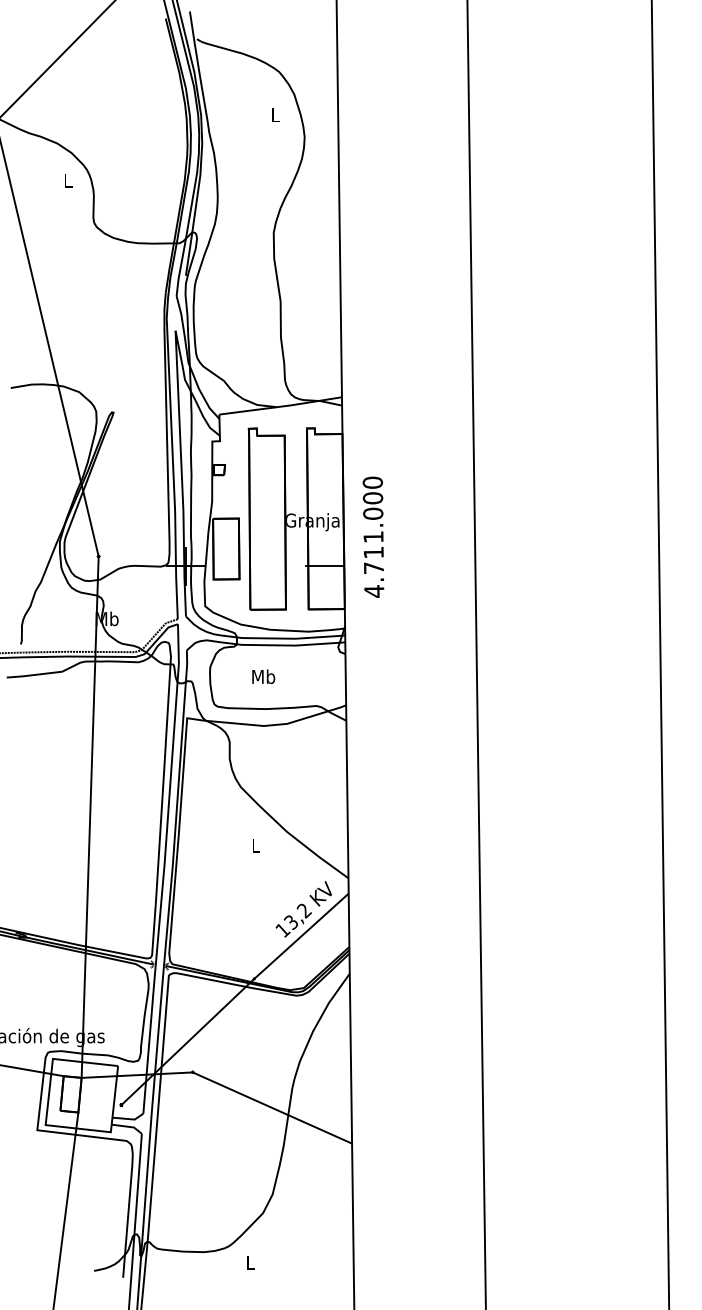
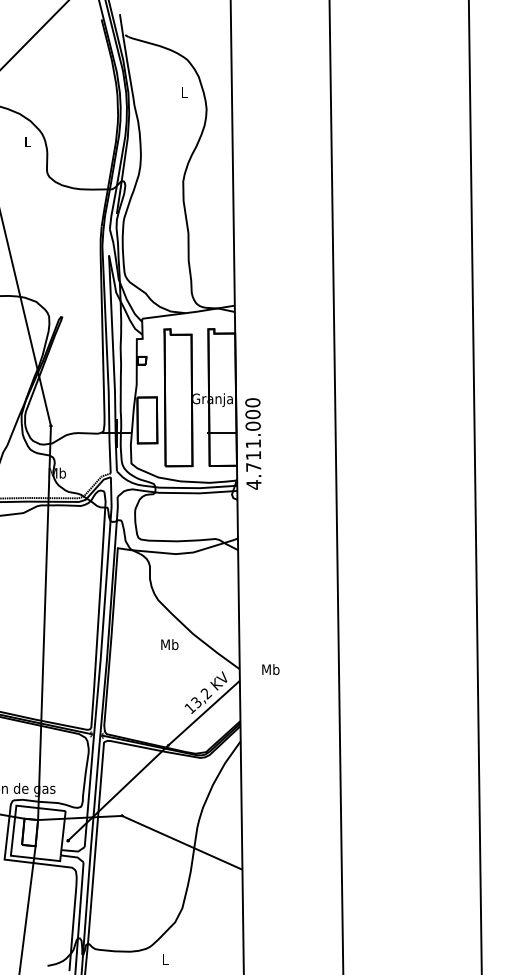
text: (373, 536) -> (253, 443), moved
text: (263, 676) -> (270, 669), moved
text: (255, 845) -> (169, 644), L -> Mb

